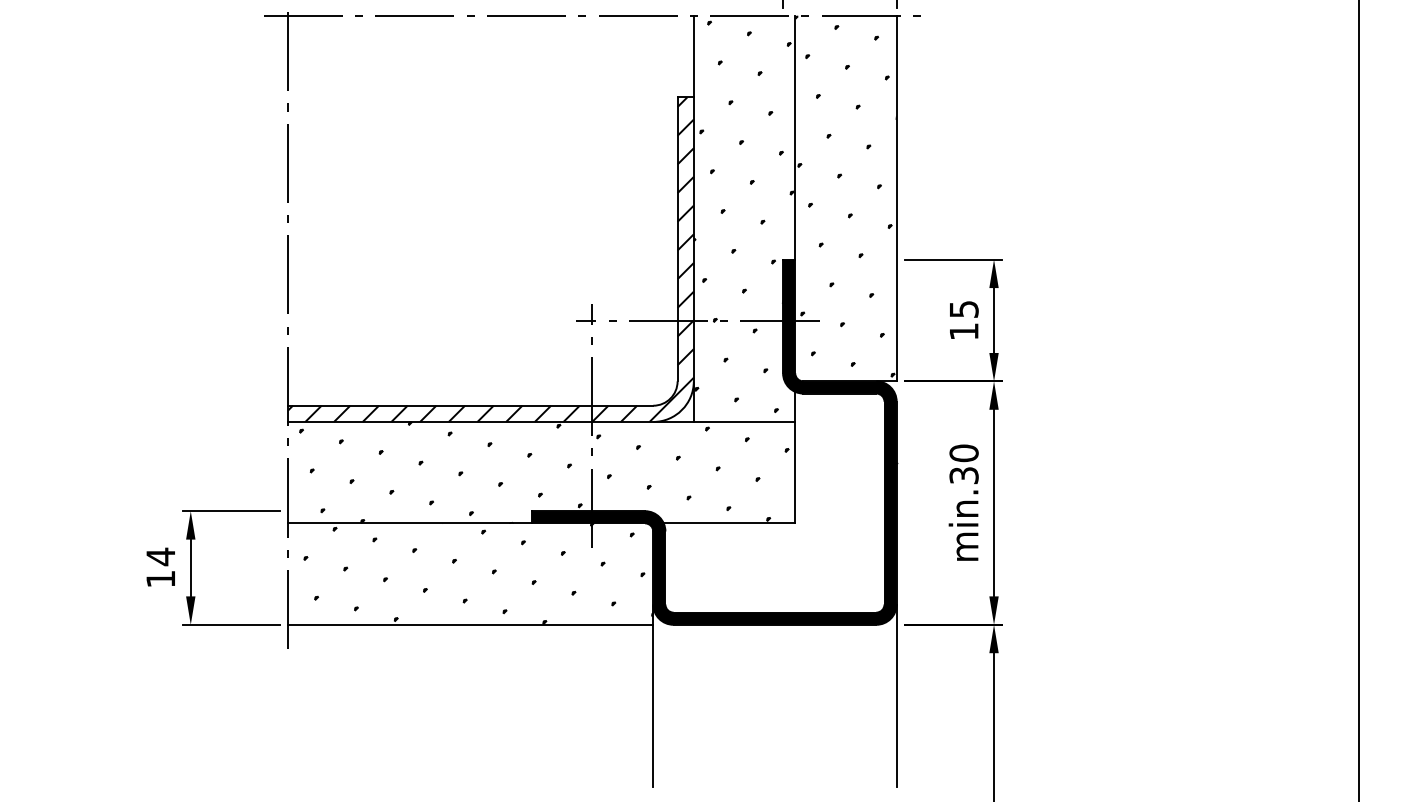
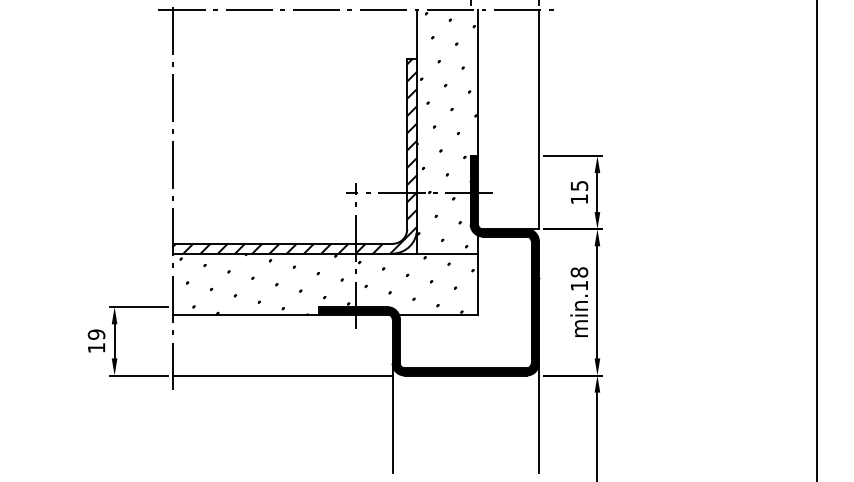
hatch: (844, 195) -> (507, 117), removed
text: (964, 463) -> (579, 278), min.30 -> min.18
text: (160, 556) -> (96, 334), 14 -> 19
hatch: (478, 573) -> (287, 344), removed

